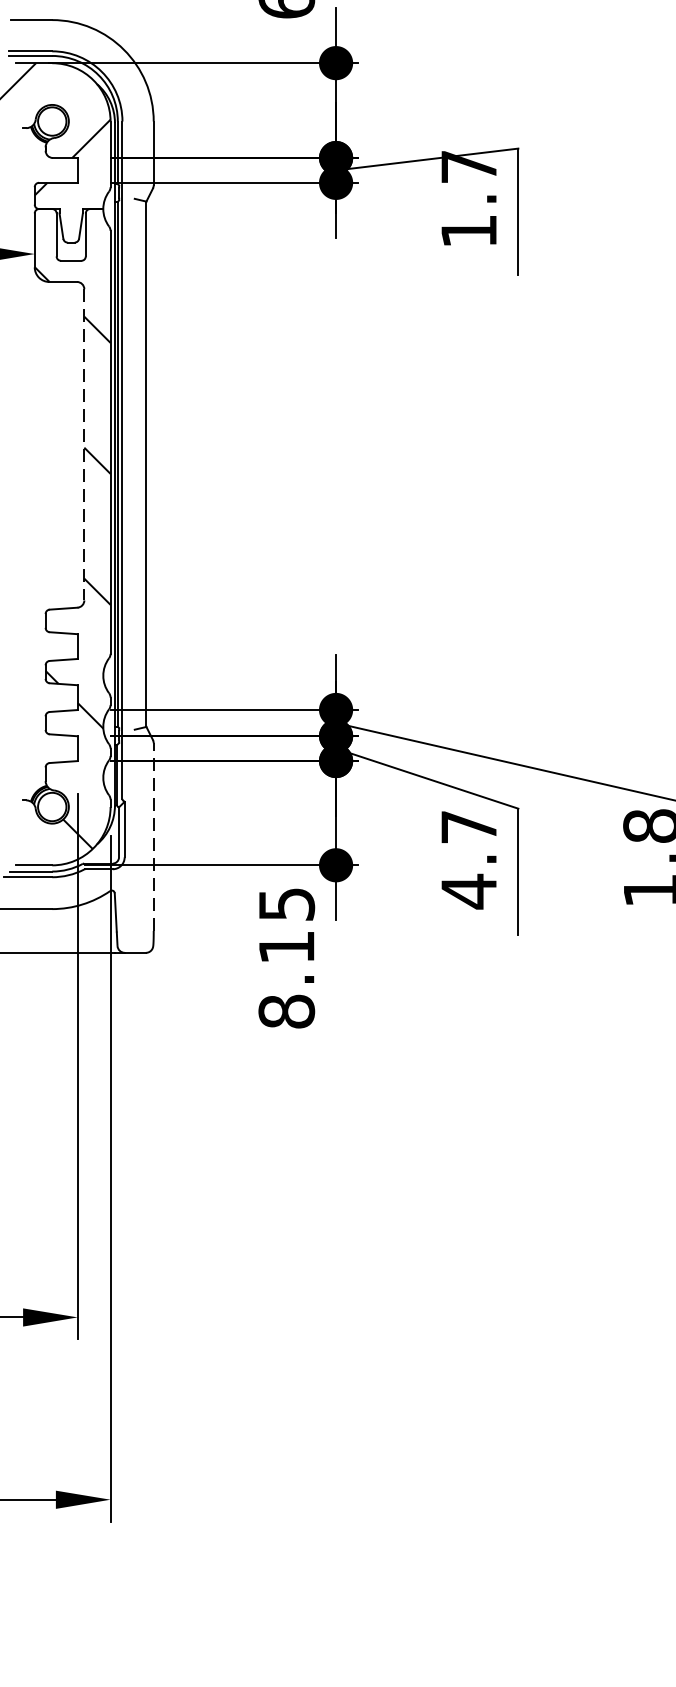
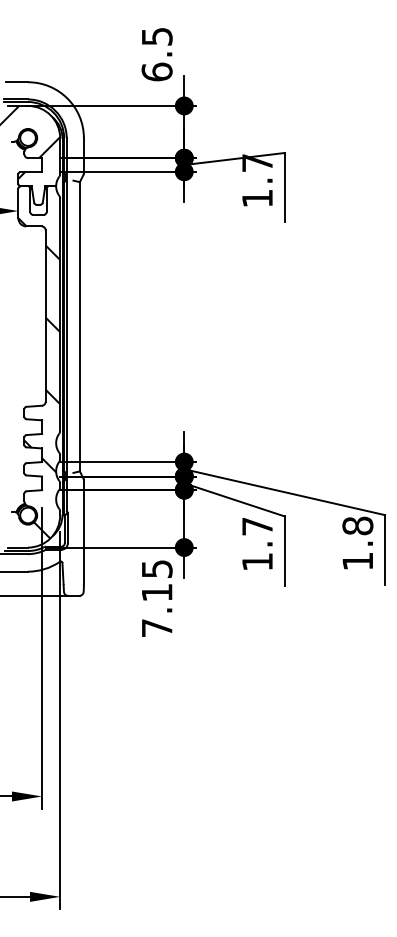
line: (83, 445) -> (45, 316), dashed -> solid
line: (152, 837) -> (83, 532), dashed -> solid
text: (469, 890) -> (257, 561), 4.7 -> 1.7
text: (285, 1010) -> (156, 627), 8.15 -> 7.15

